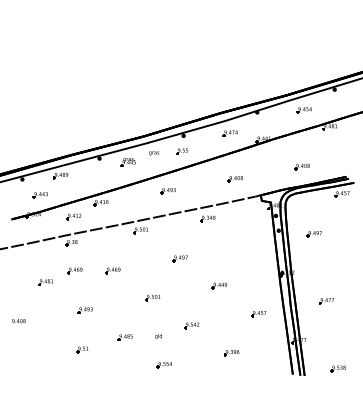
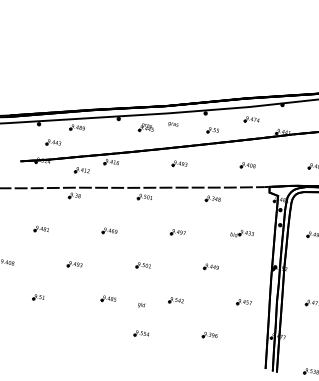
part: (182, 151) -> (213, 130), moved
part: (243, 246) -> (242, 233), added
part: (74, 270) -> (72, 223), removed
part: (82, 349) -> (38, 297), moved

